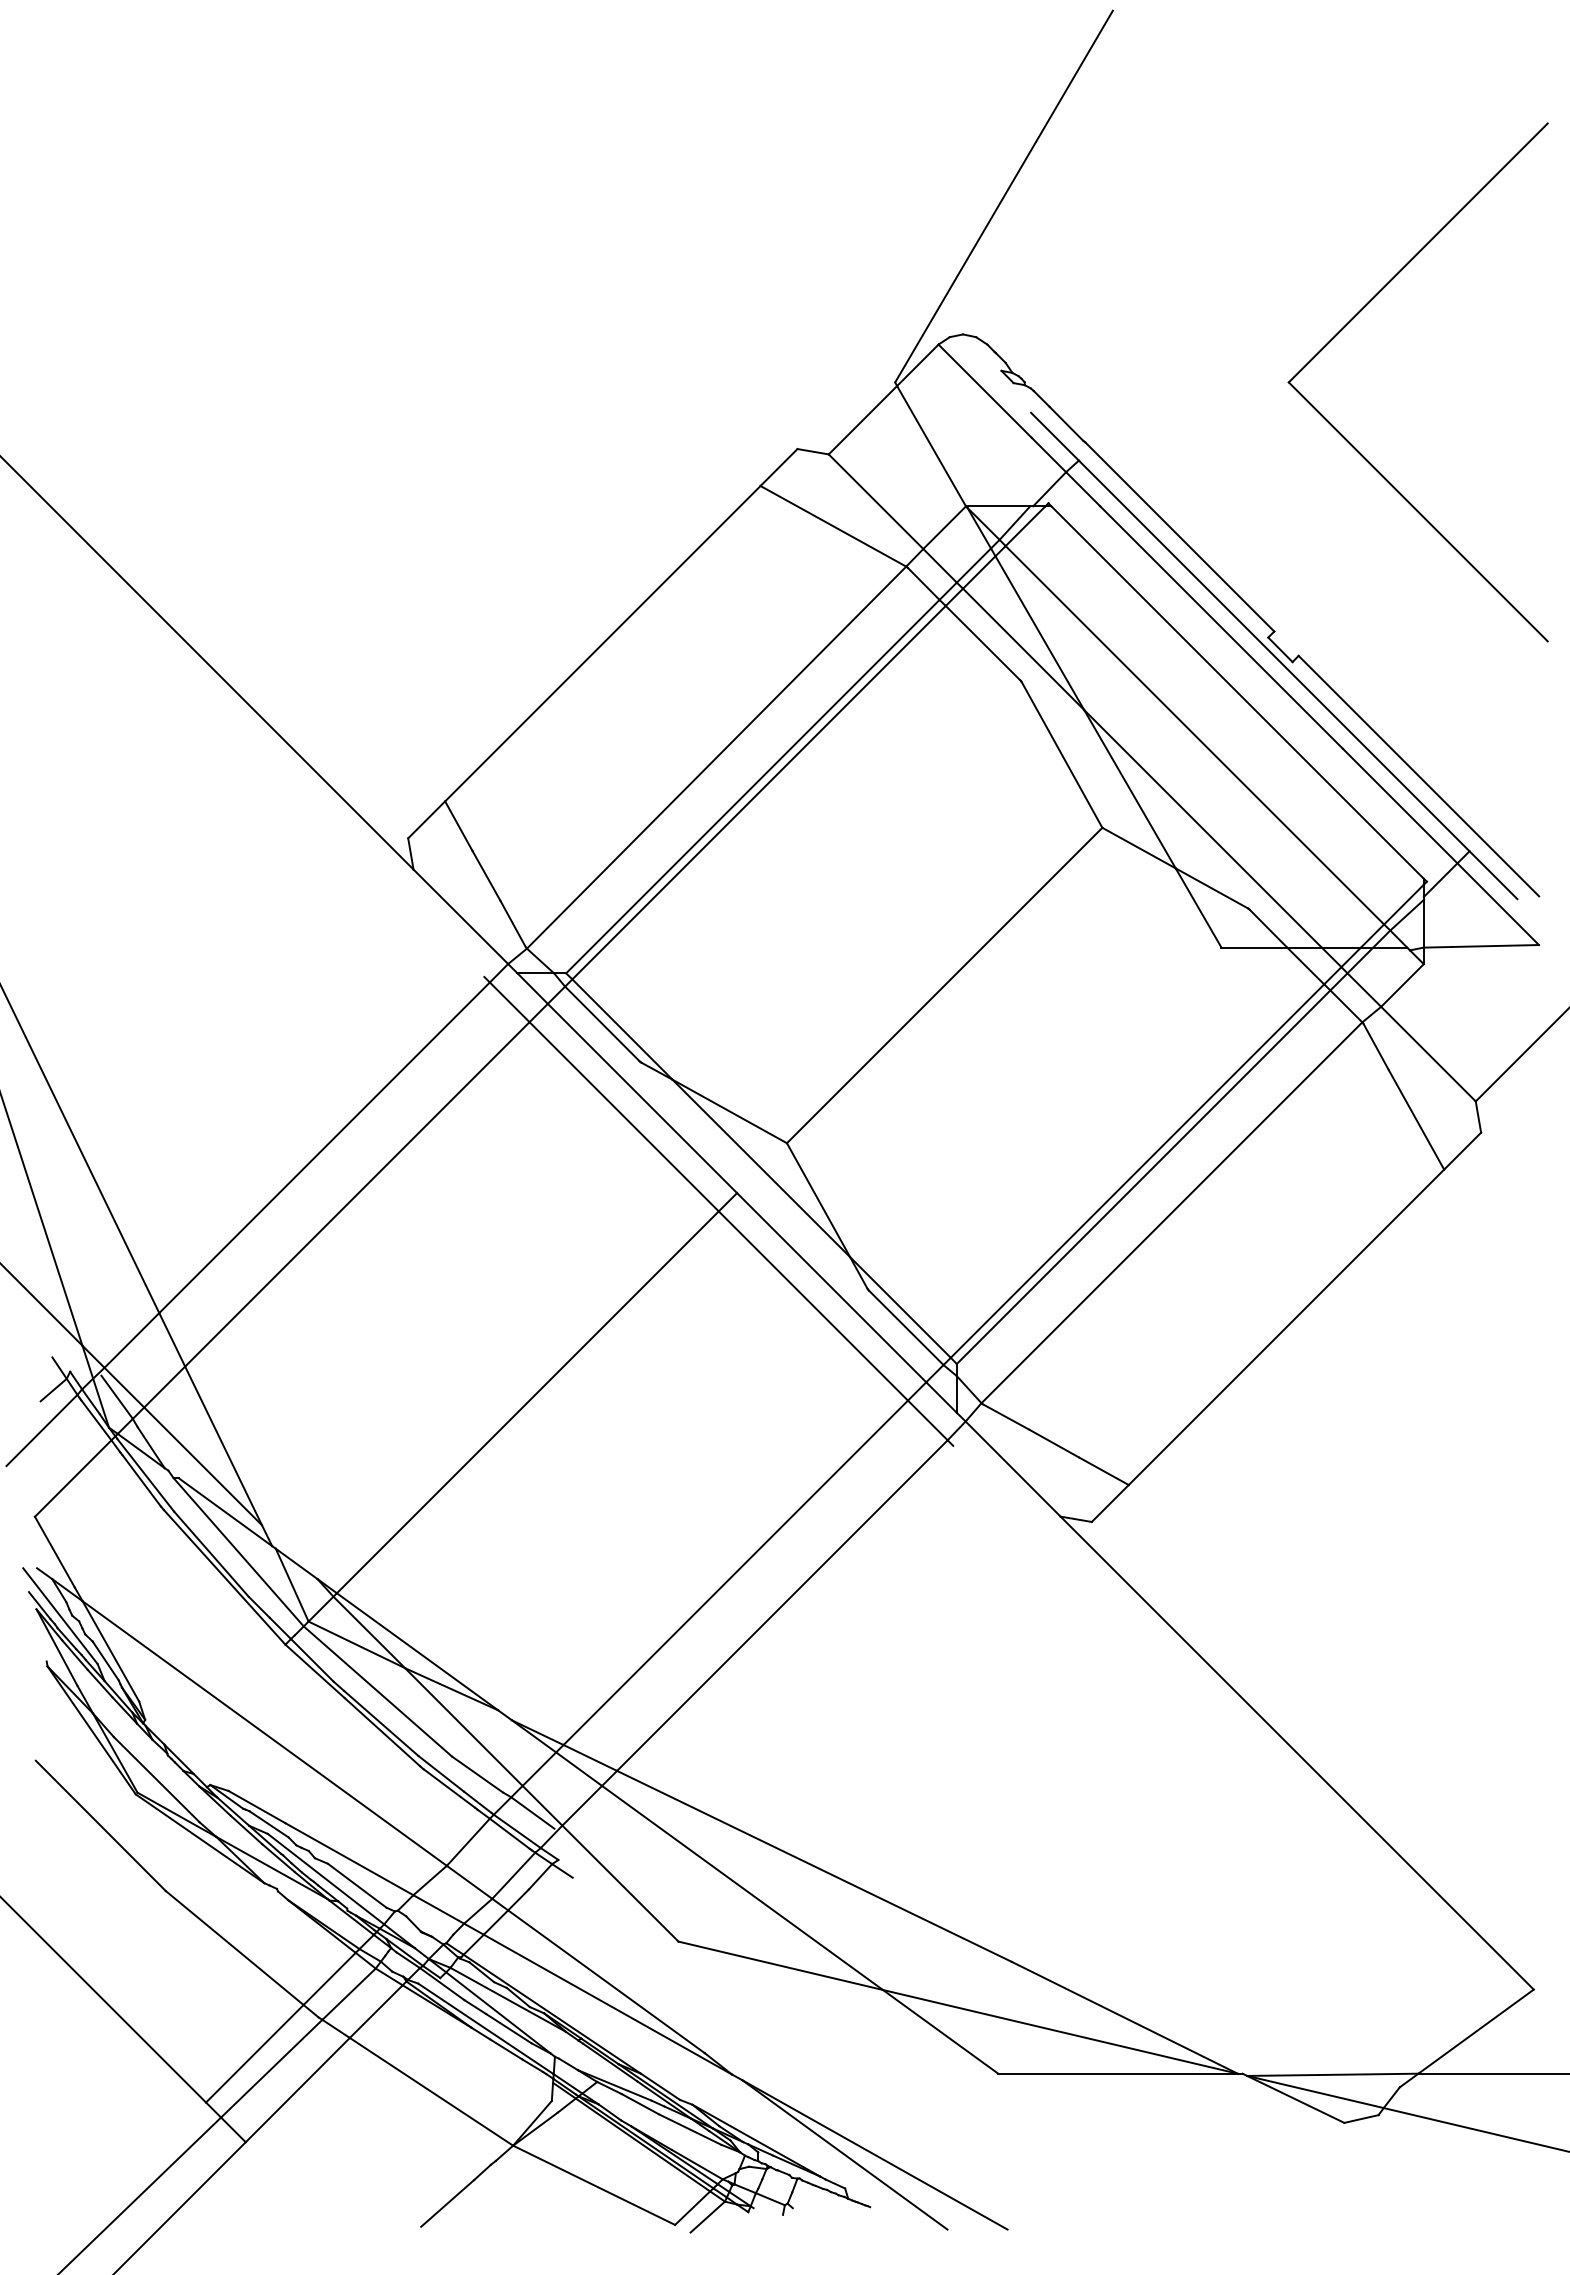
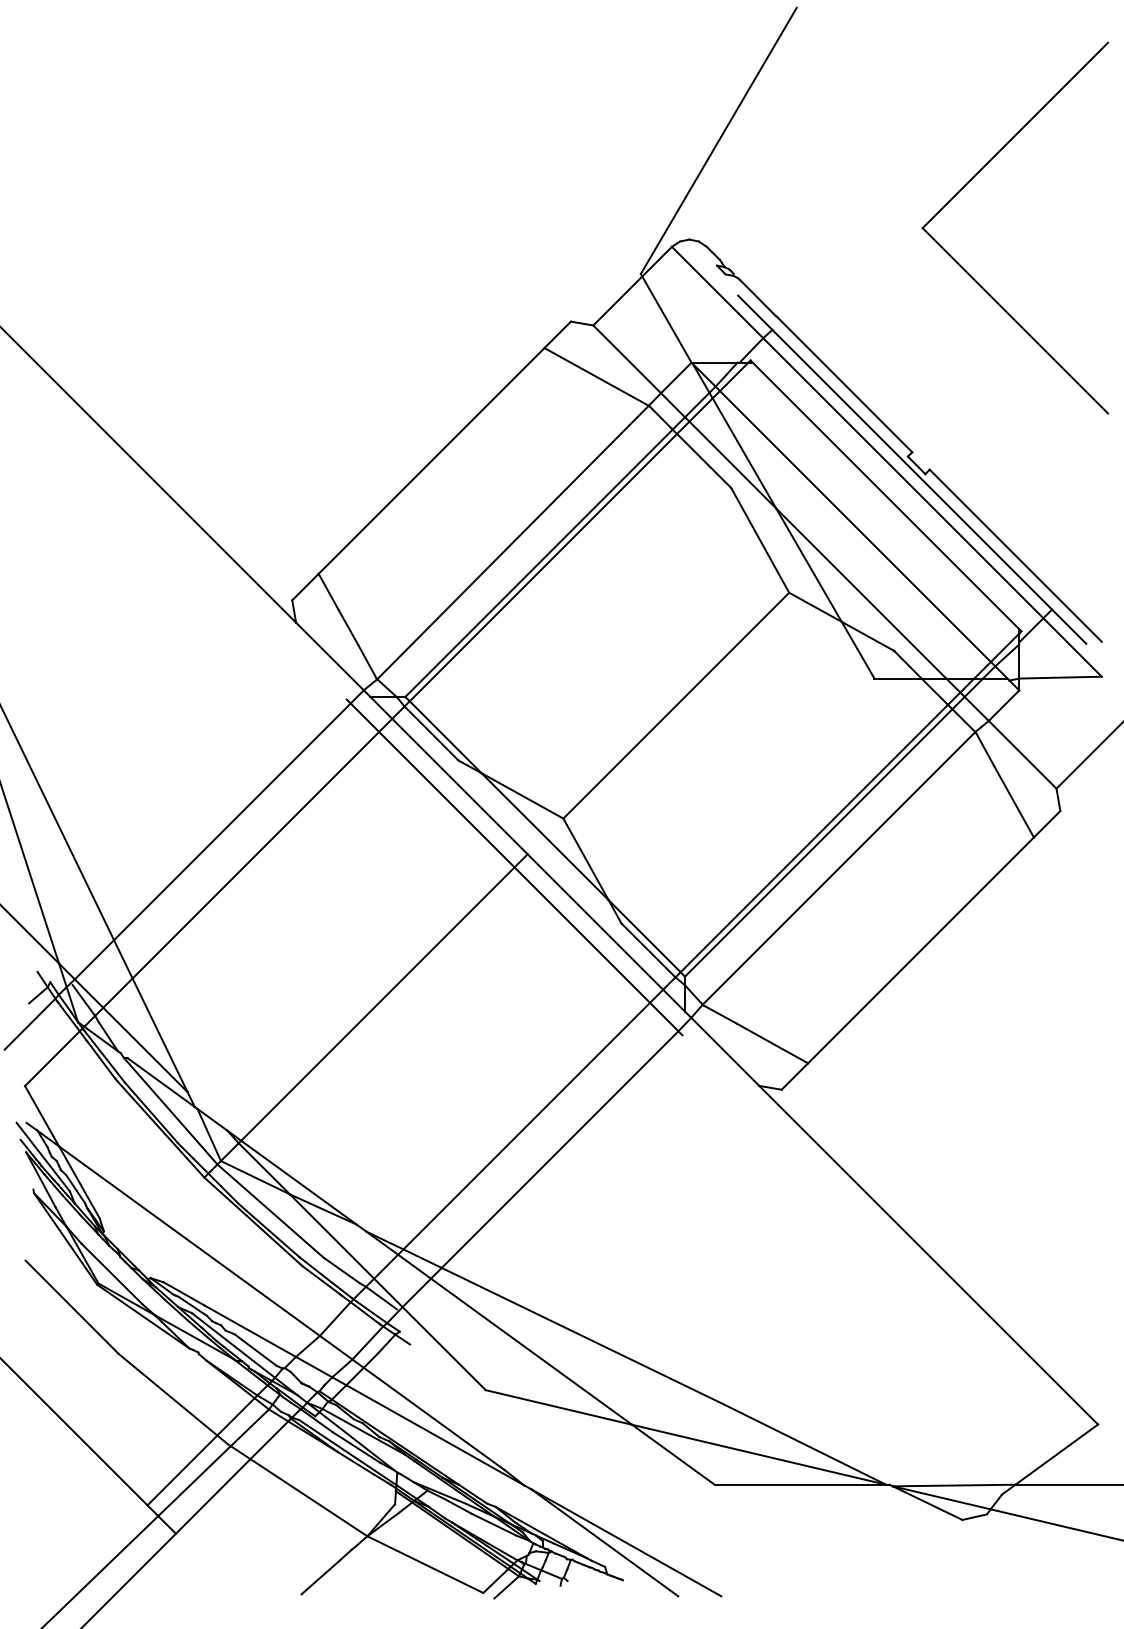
part: (1354, 318) -> (969, 182), moved

